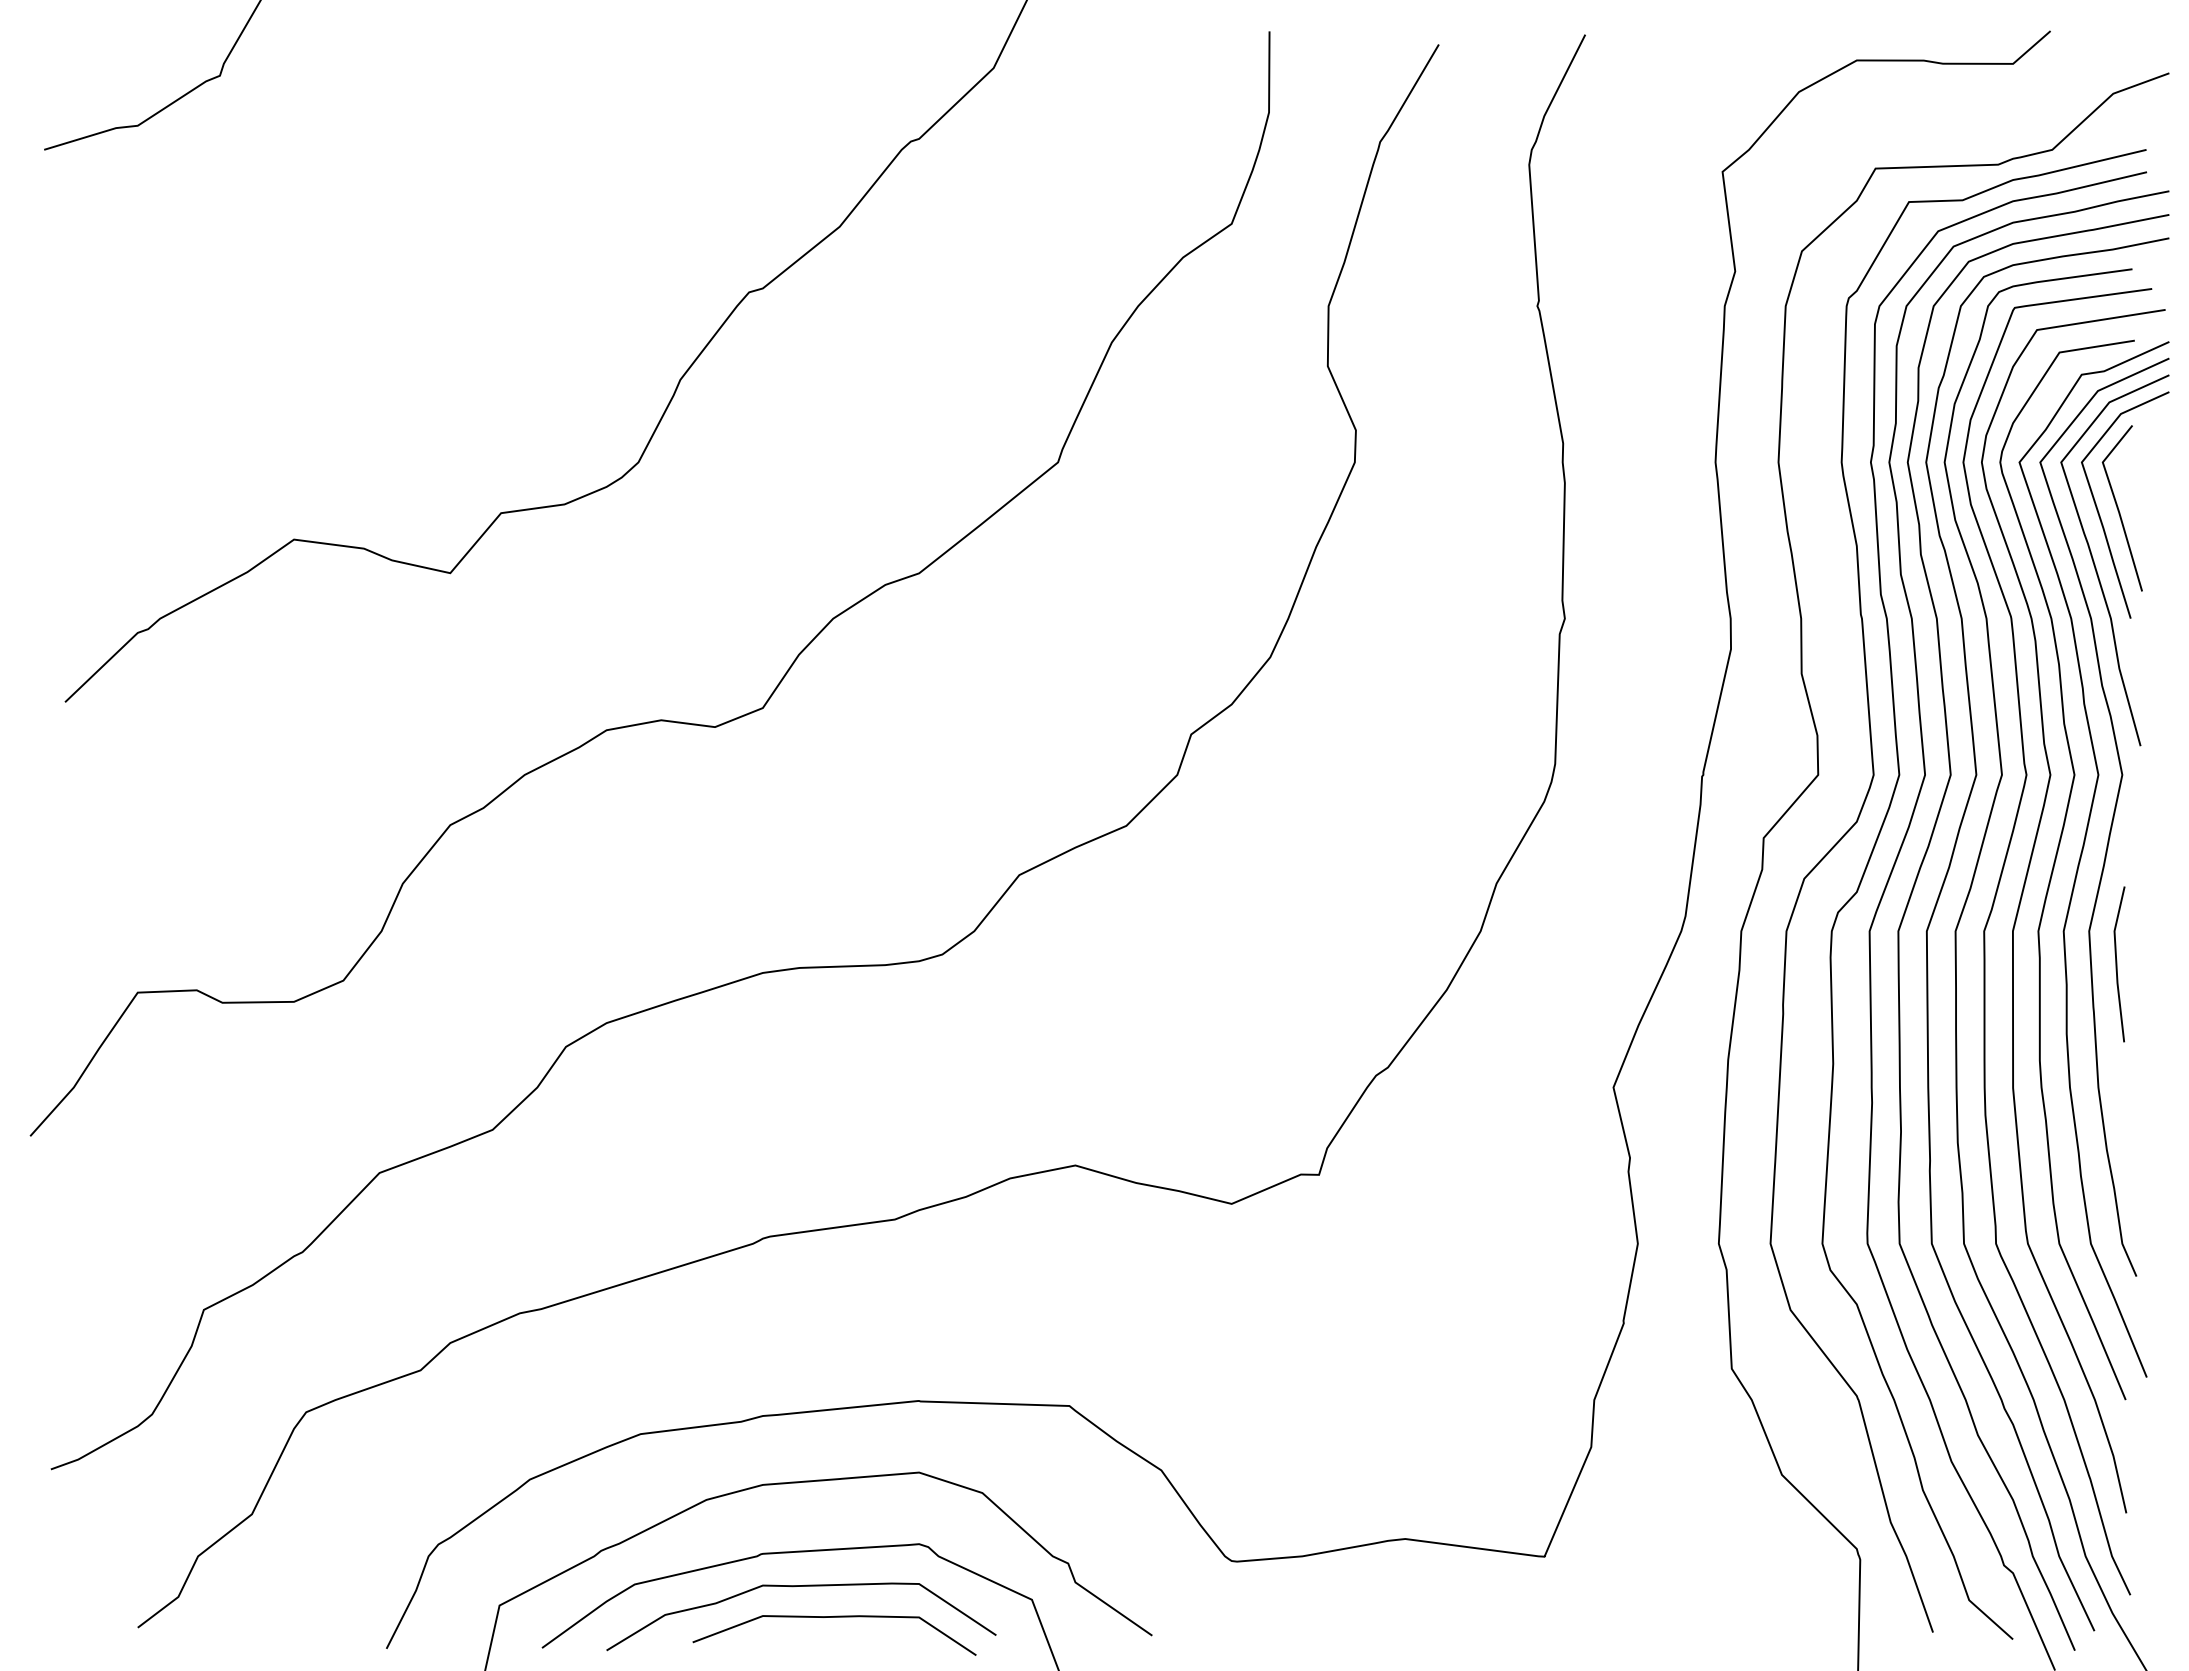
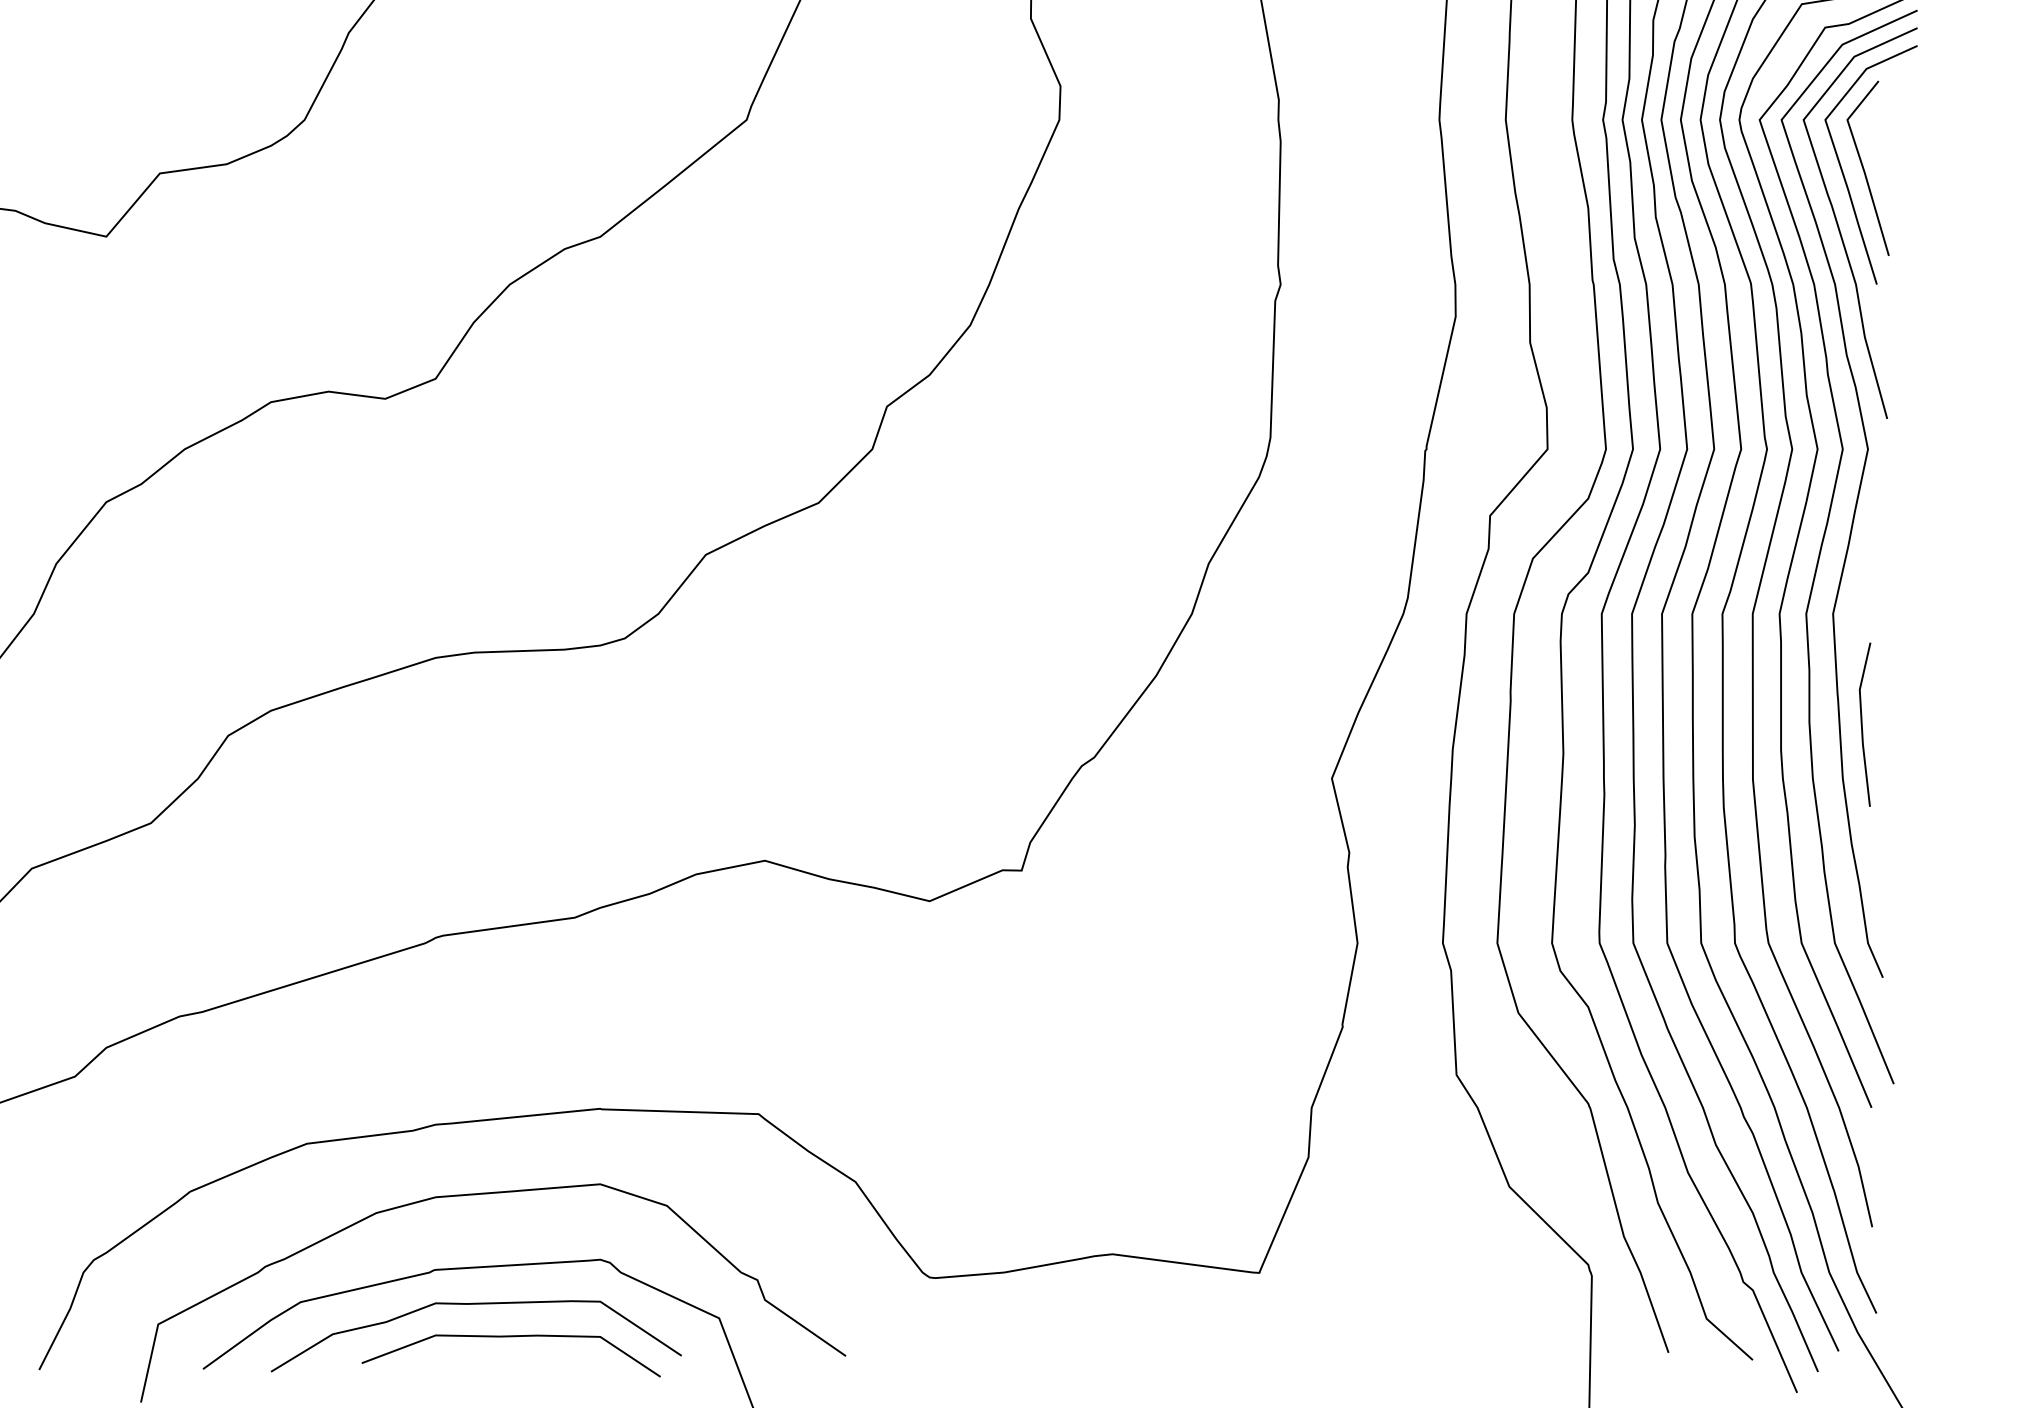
line: (2117, 964) -> (1862, 724), moved

